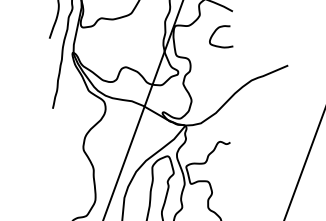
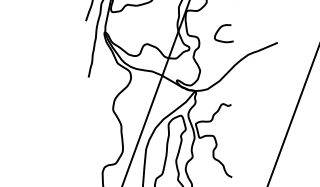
curve: (216, 31) -> (220, 29), moved

